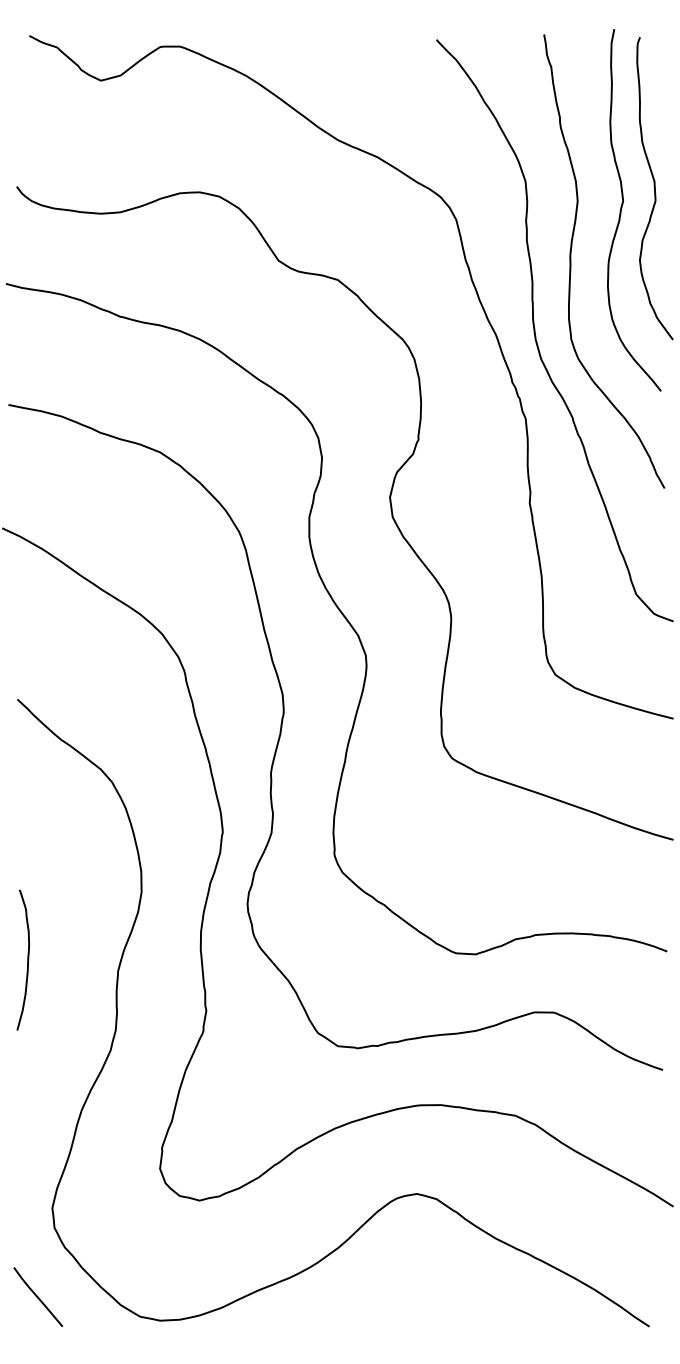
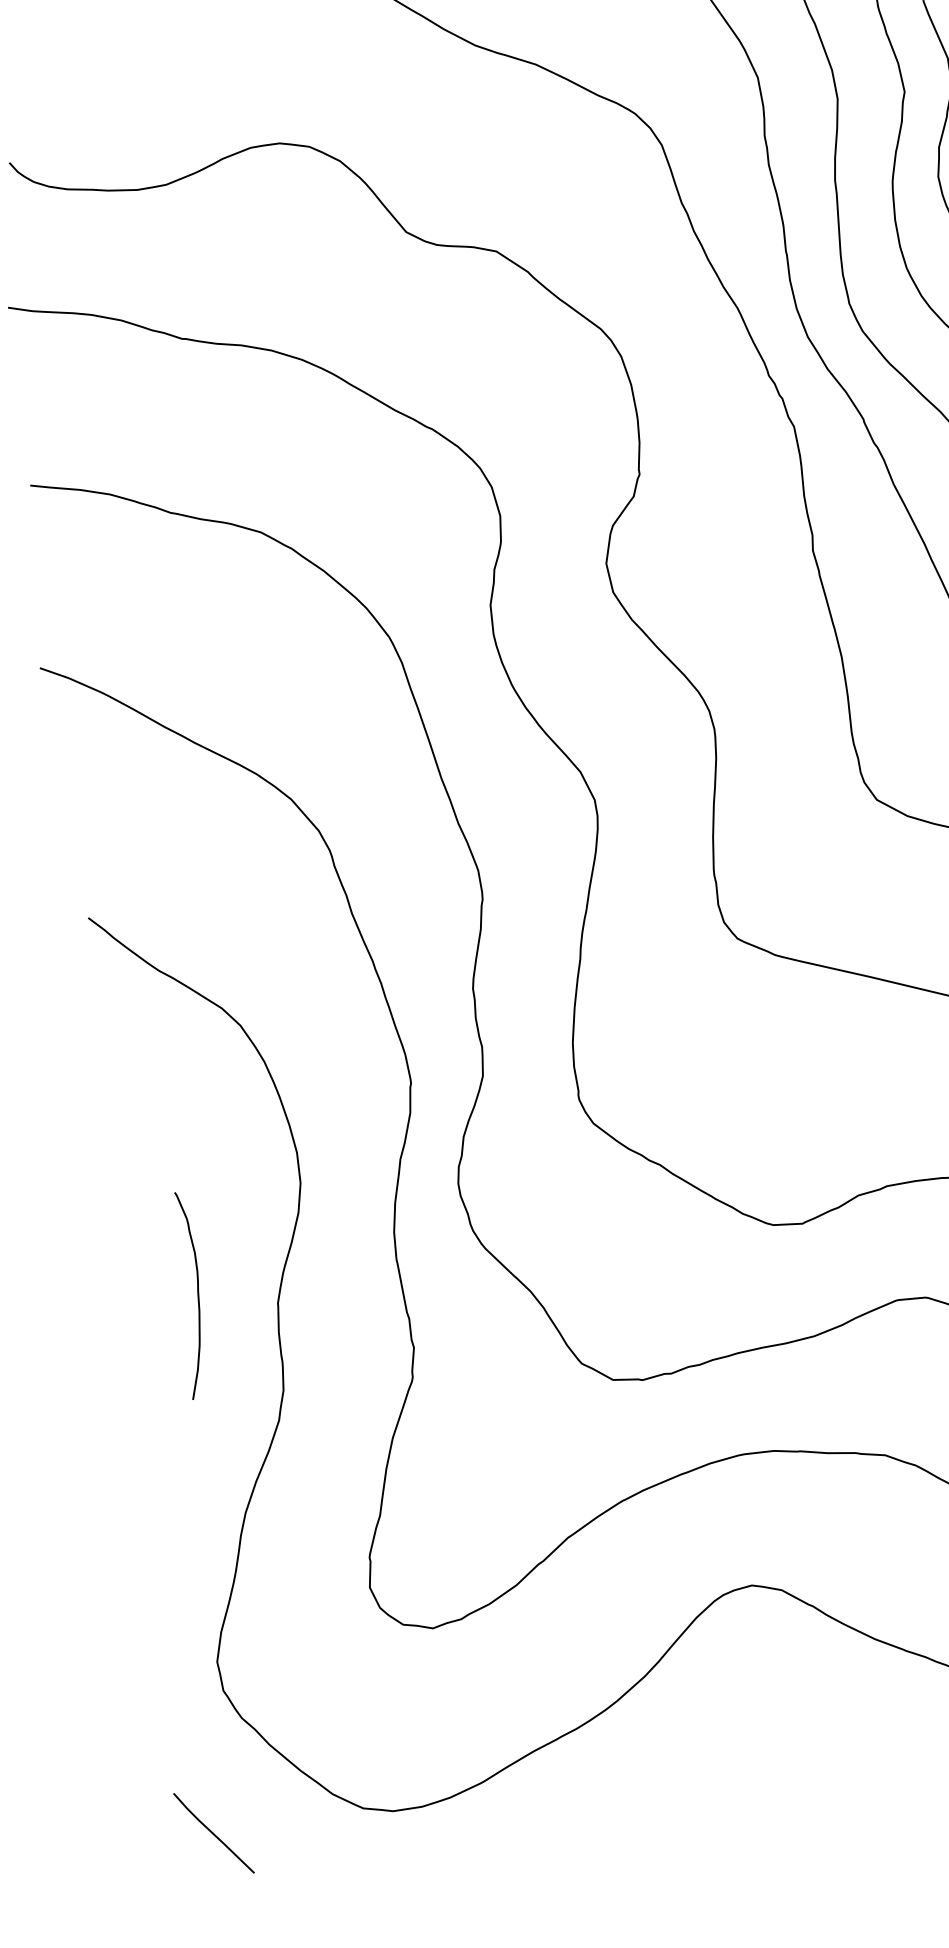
curve: (27, 959) -> (197, 1293), moved
line: (38, 1296) -> (214, 1832), moved

